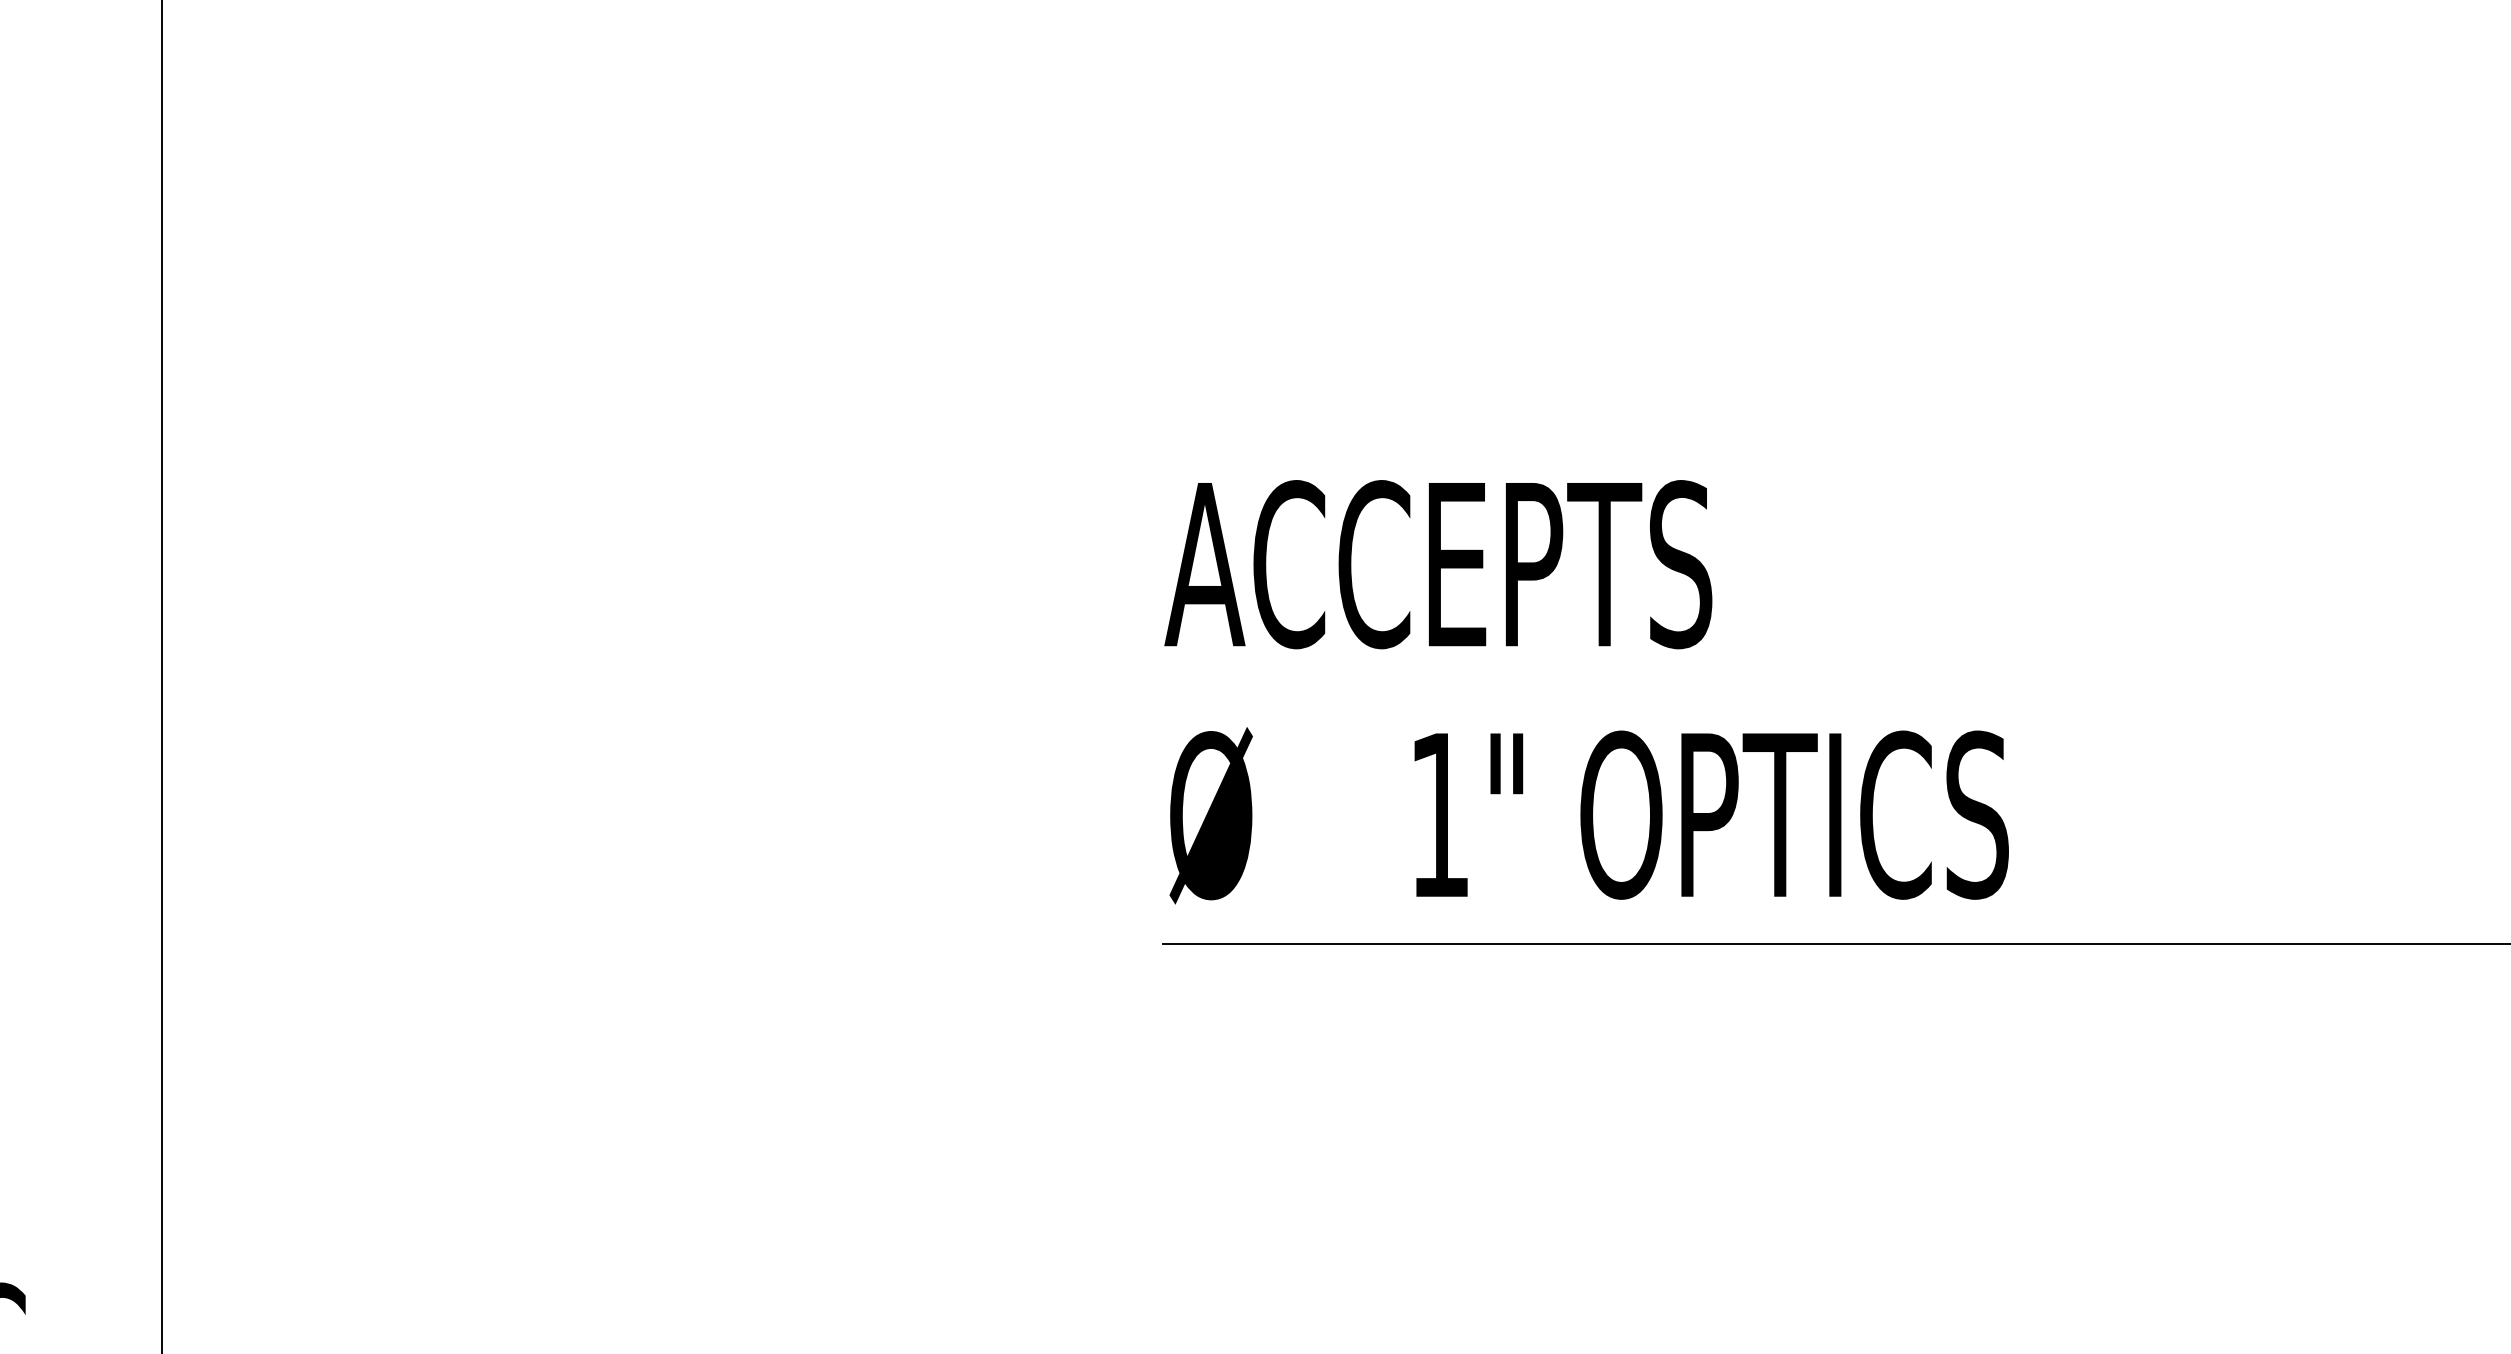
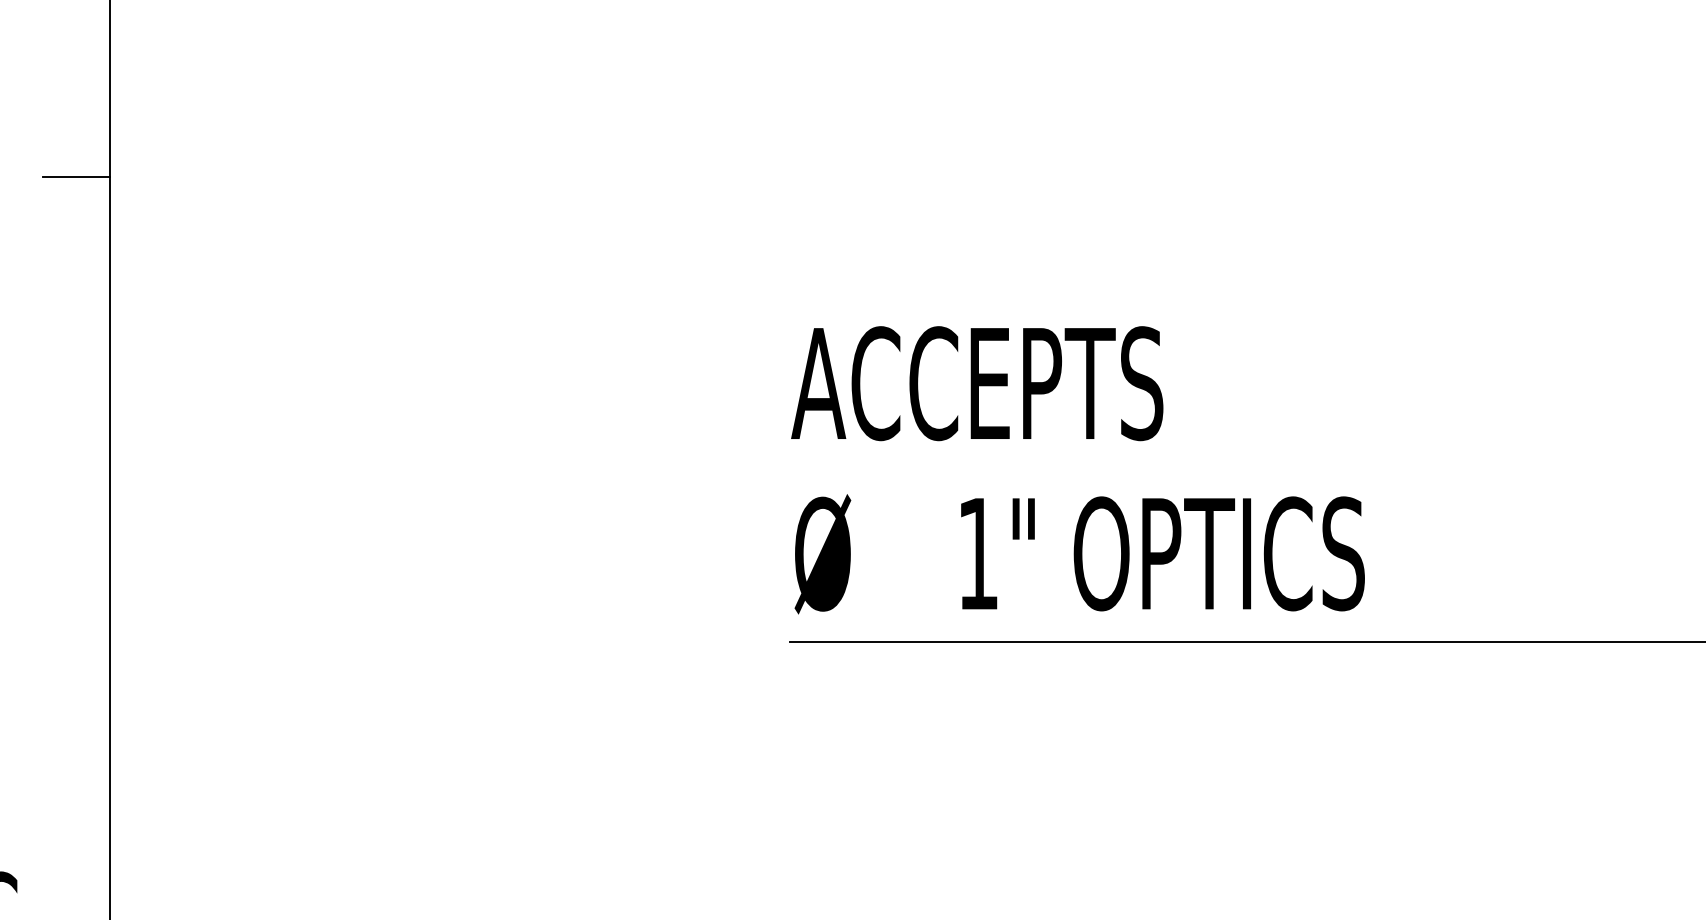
line: (112, 261) -> (76, 177), added

